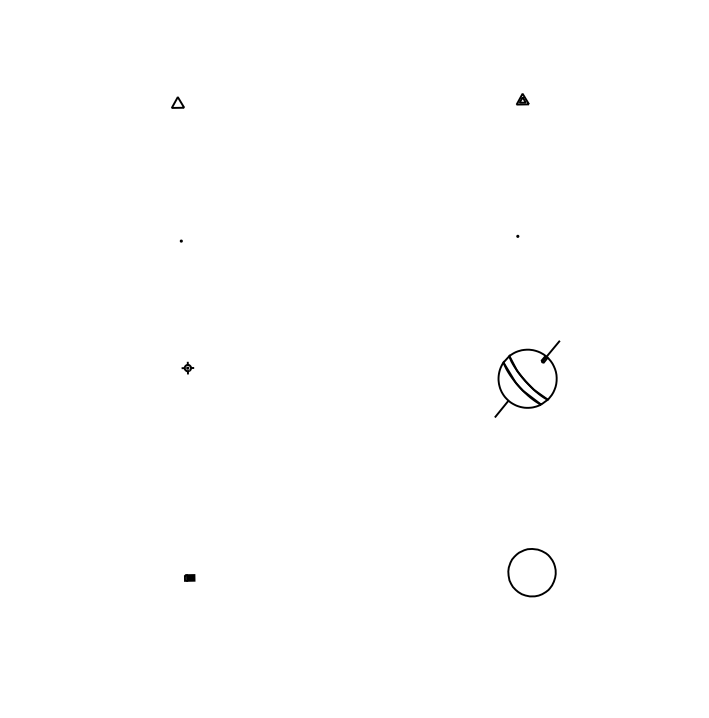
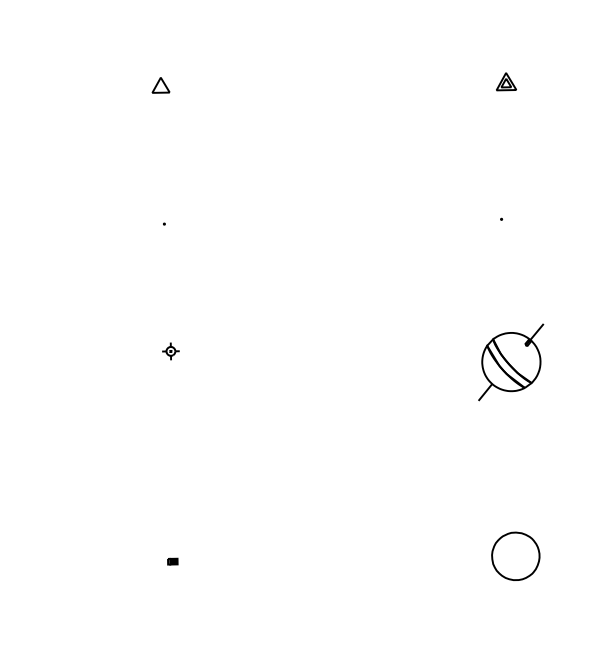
part: (522, 99) -> (506, 82), size x1.6
part: (177, 102) -> (160, 85), size x1.4
part: (187, 367) -> (170, 350), size x1.4

